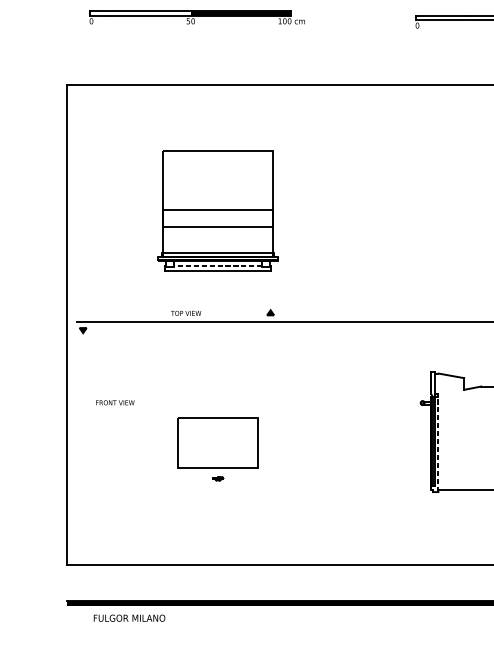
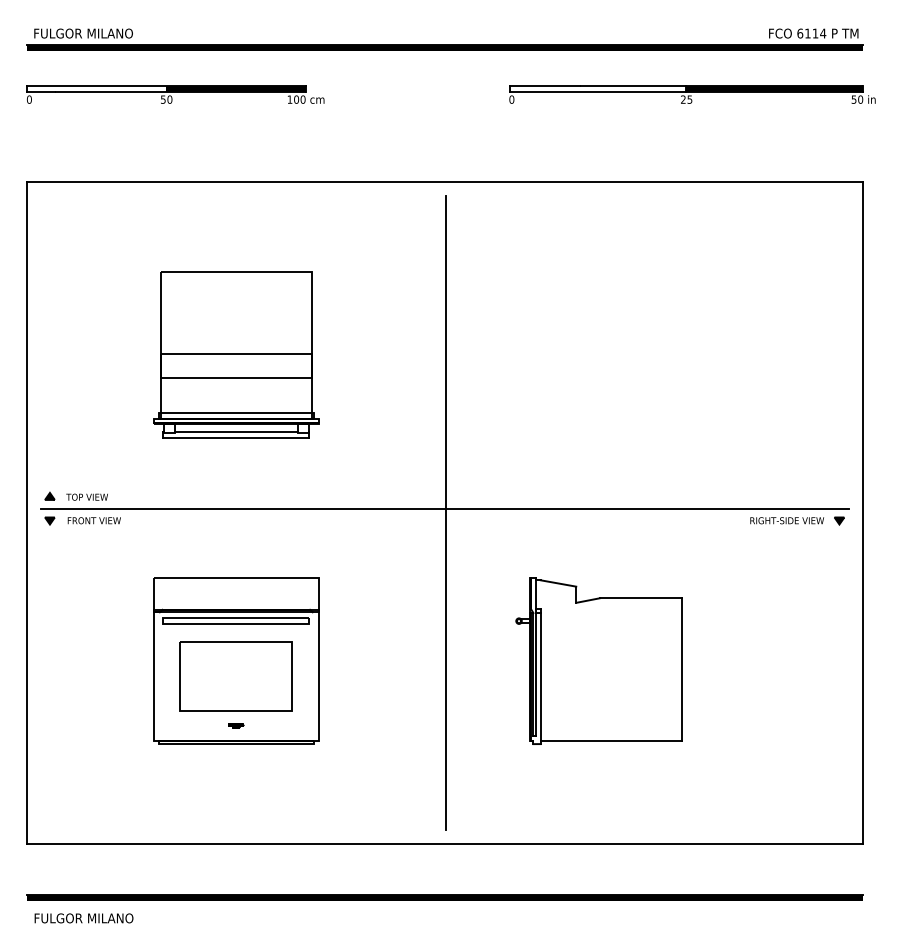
part: (197, 17) -> (175, 94), moved
line: (217, 266) -> (235, 432), dashed -> solid
text: (185, 312) -> (86, 496), moved
part: (270, 312) -> (49, 495), moved
line: (369, 325) -> (445, 513), added
text: (114, 402) -> (93, 520), moved
part: (218, 431) -> (236, 660), added
line: (438, 443) -> (540, 676), dashed -> solid
text: (129, 618) -> (83, 918), moved

